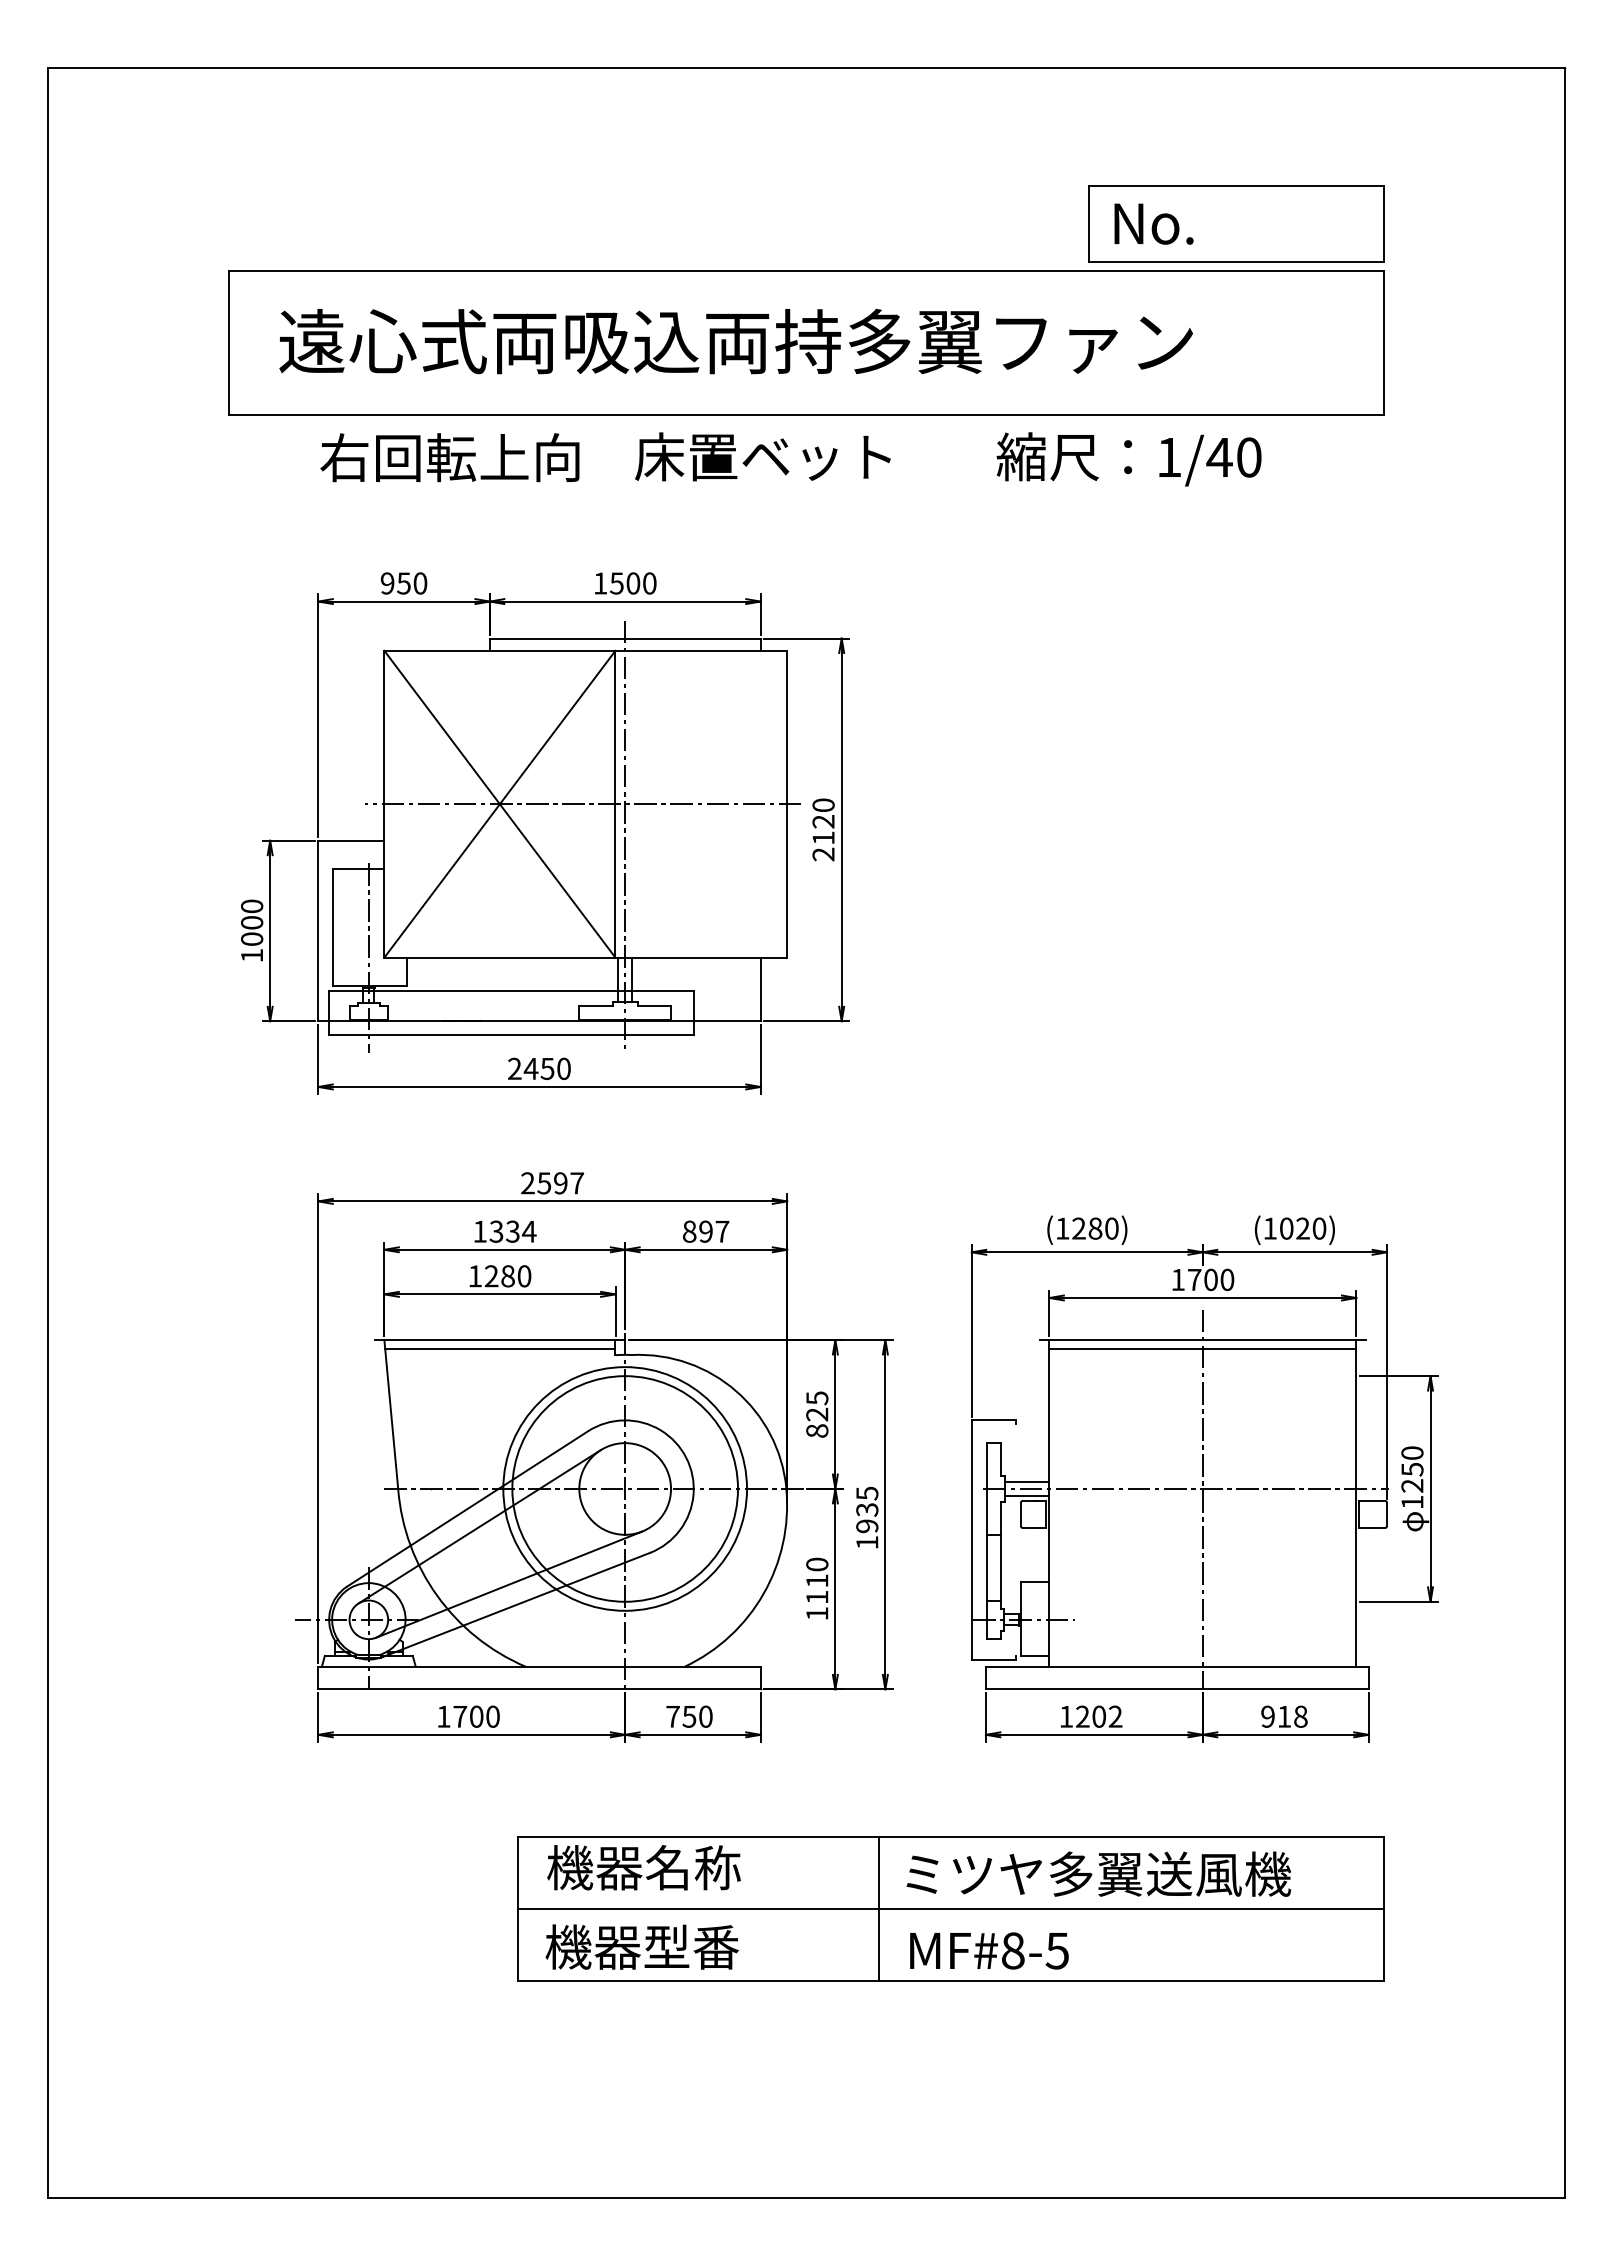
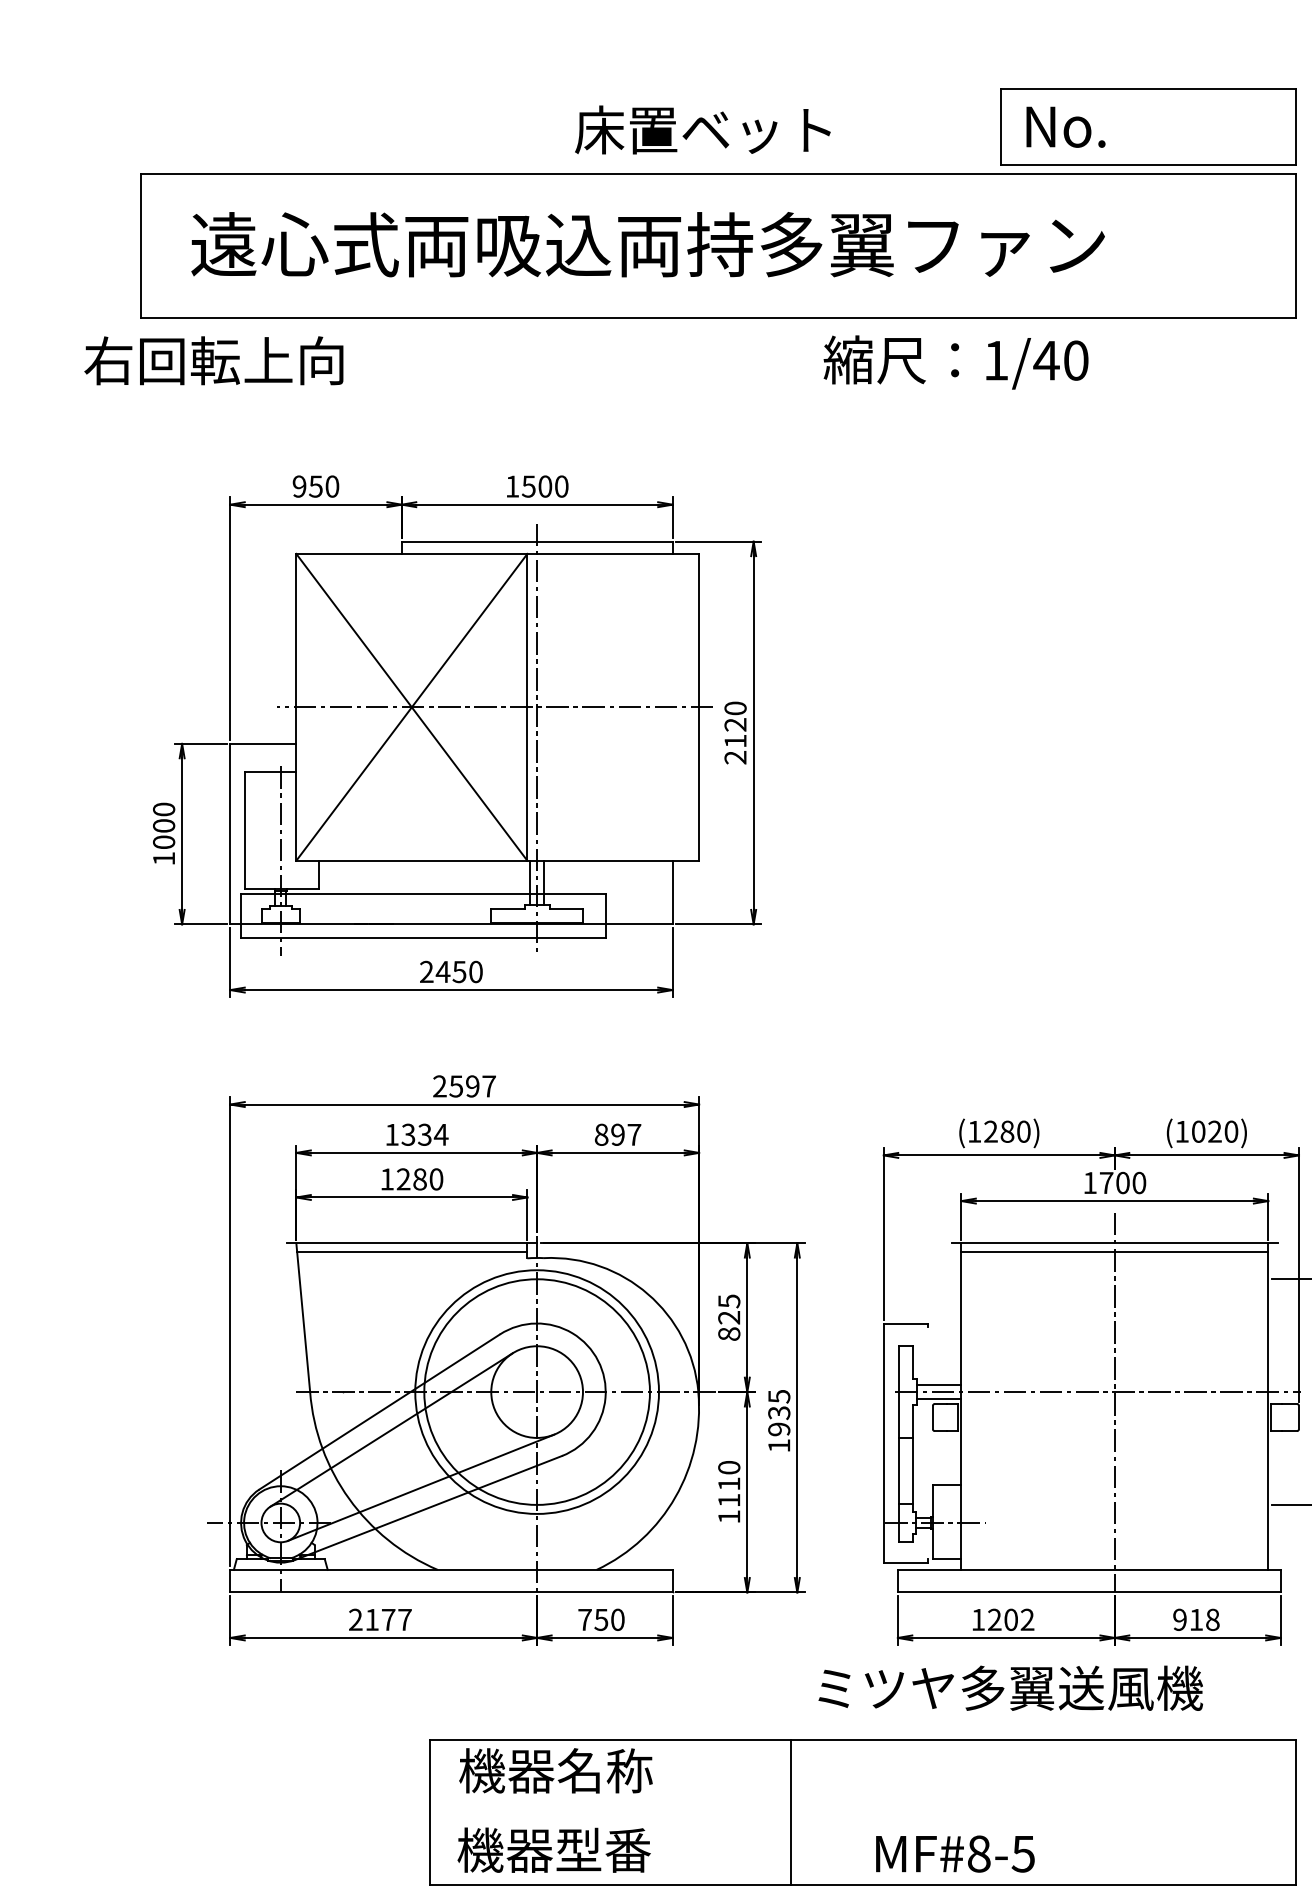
text: (762, 456) -> (702, 129), moved
text: (449, 457) -> (213, 360), moved
text: (1128, 459) -> (955, 362), moved
text: (468, 1716) -> (380, 1619), 1700 -> 2177
text: (1098, 1873) -> (1010, 1687), moved
line: (950, 1909) -> (862, 1812), removed
text: (989, 1950) -> (955, 1853), moved

